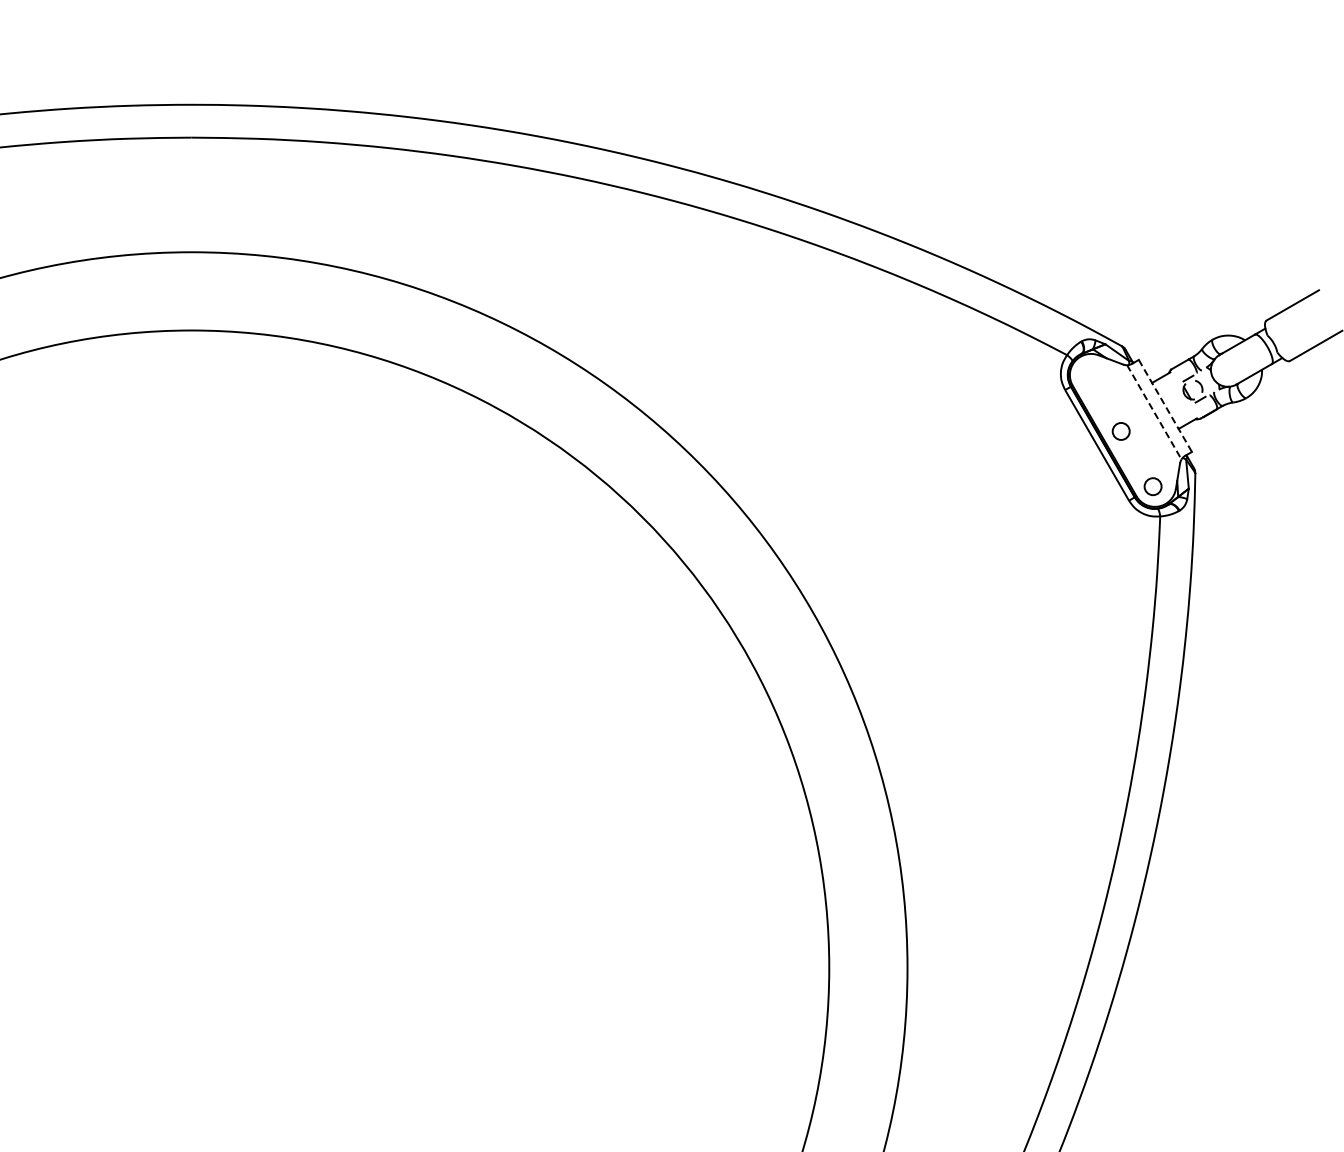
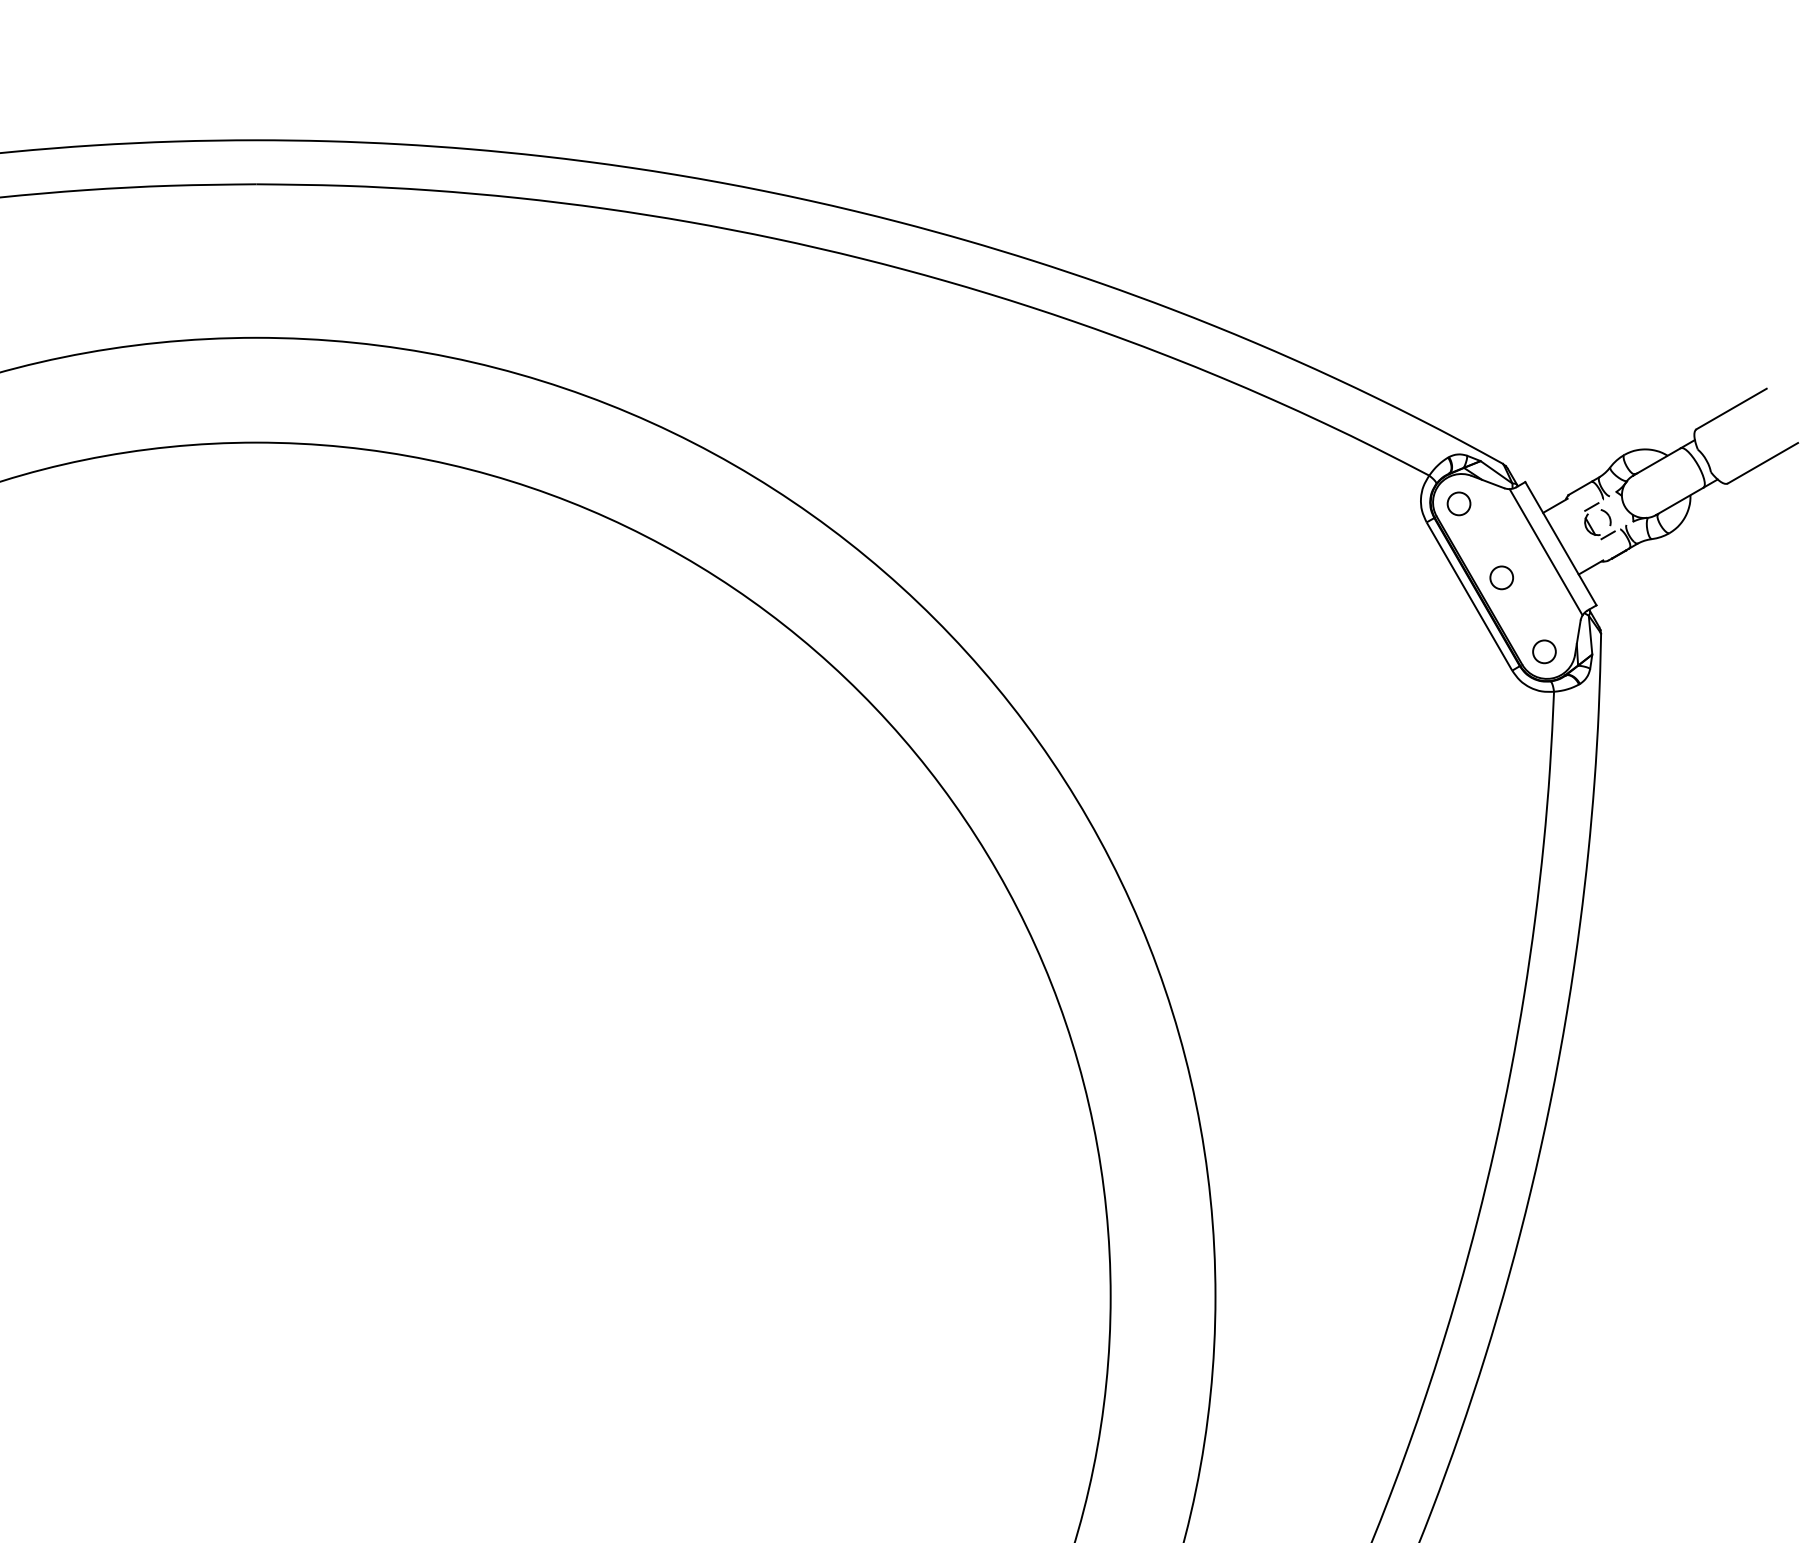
circle: (1089, 375) -> (1459, 502), added
line: (1165, 406) -> (1561, 544), dashed -> solid
line: (1154, 412) -> (1546, 552), dashed -> solid

